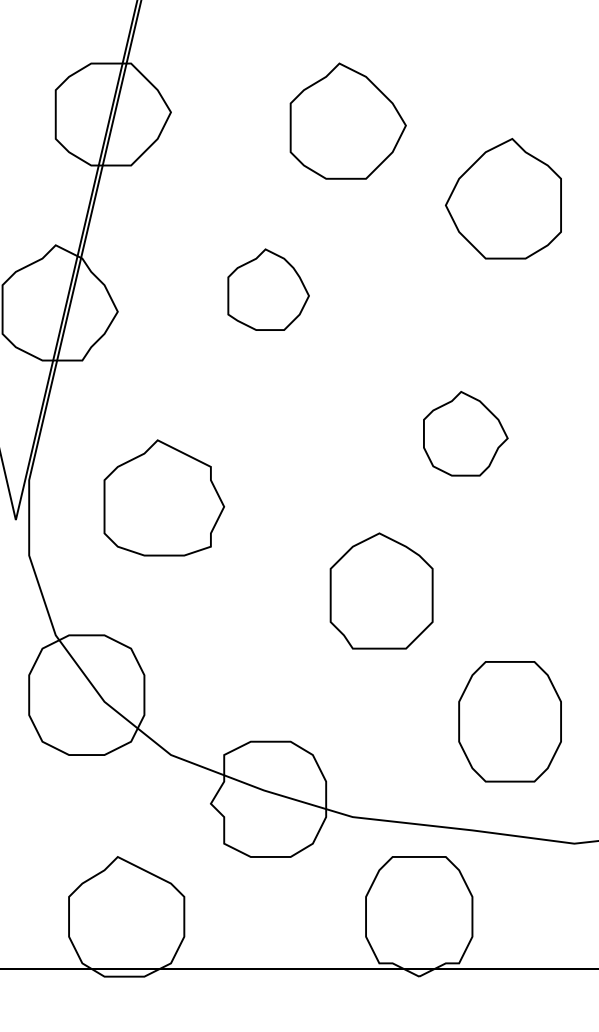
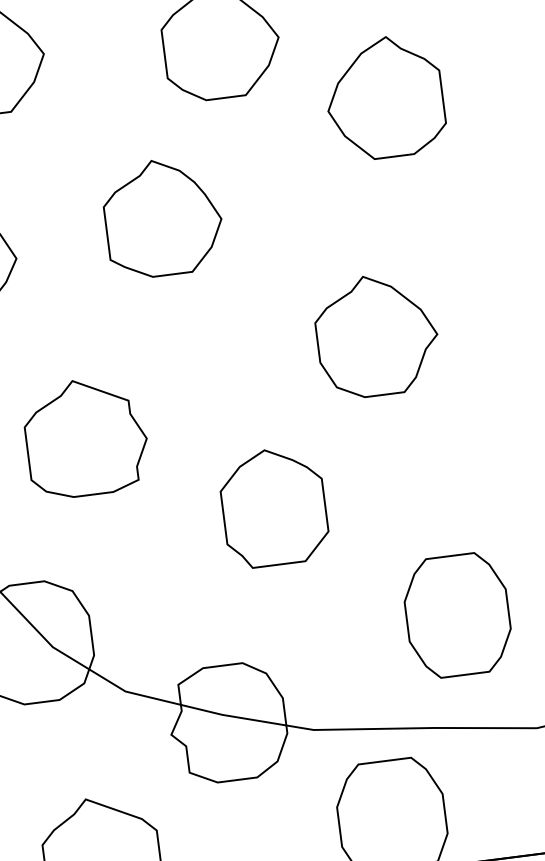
part: (268, 289) -> (163, 217), size x1.43
part: (465, 433) -> (376, 335), size x1.43
part: (381, 590) -> (273, 506), moved

